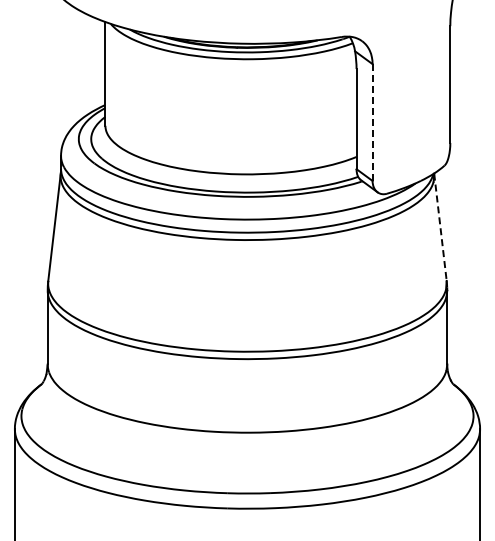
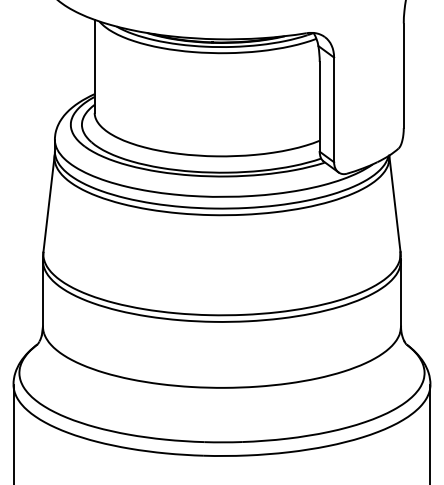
line: (372, 123) -> (334, 110), dashed -> solid
line: (440, 227) -> (394, 203), dashed -> solid

